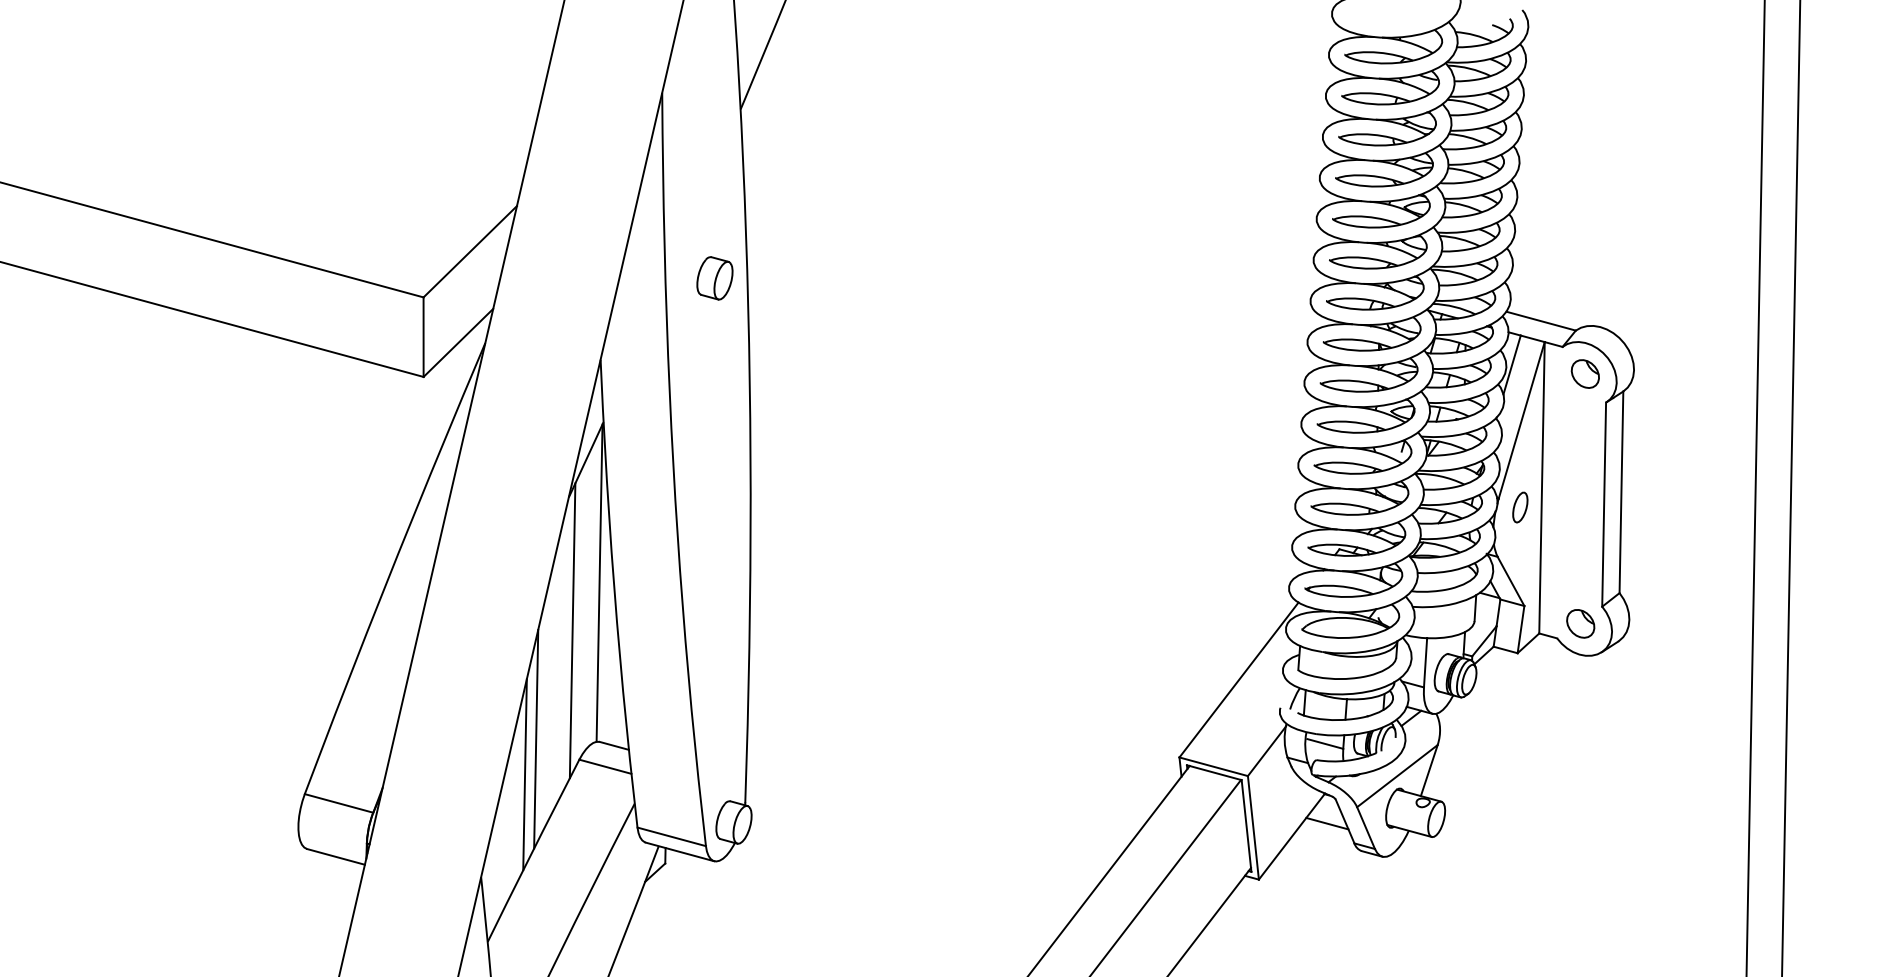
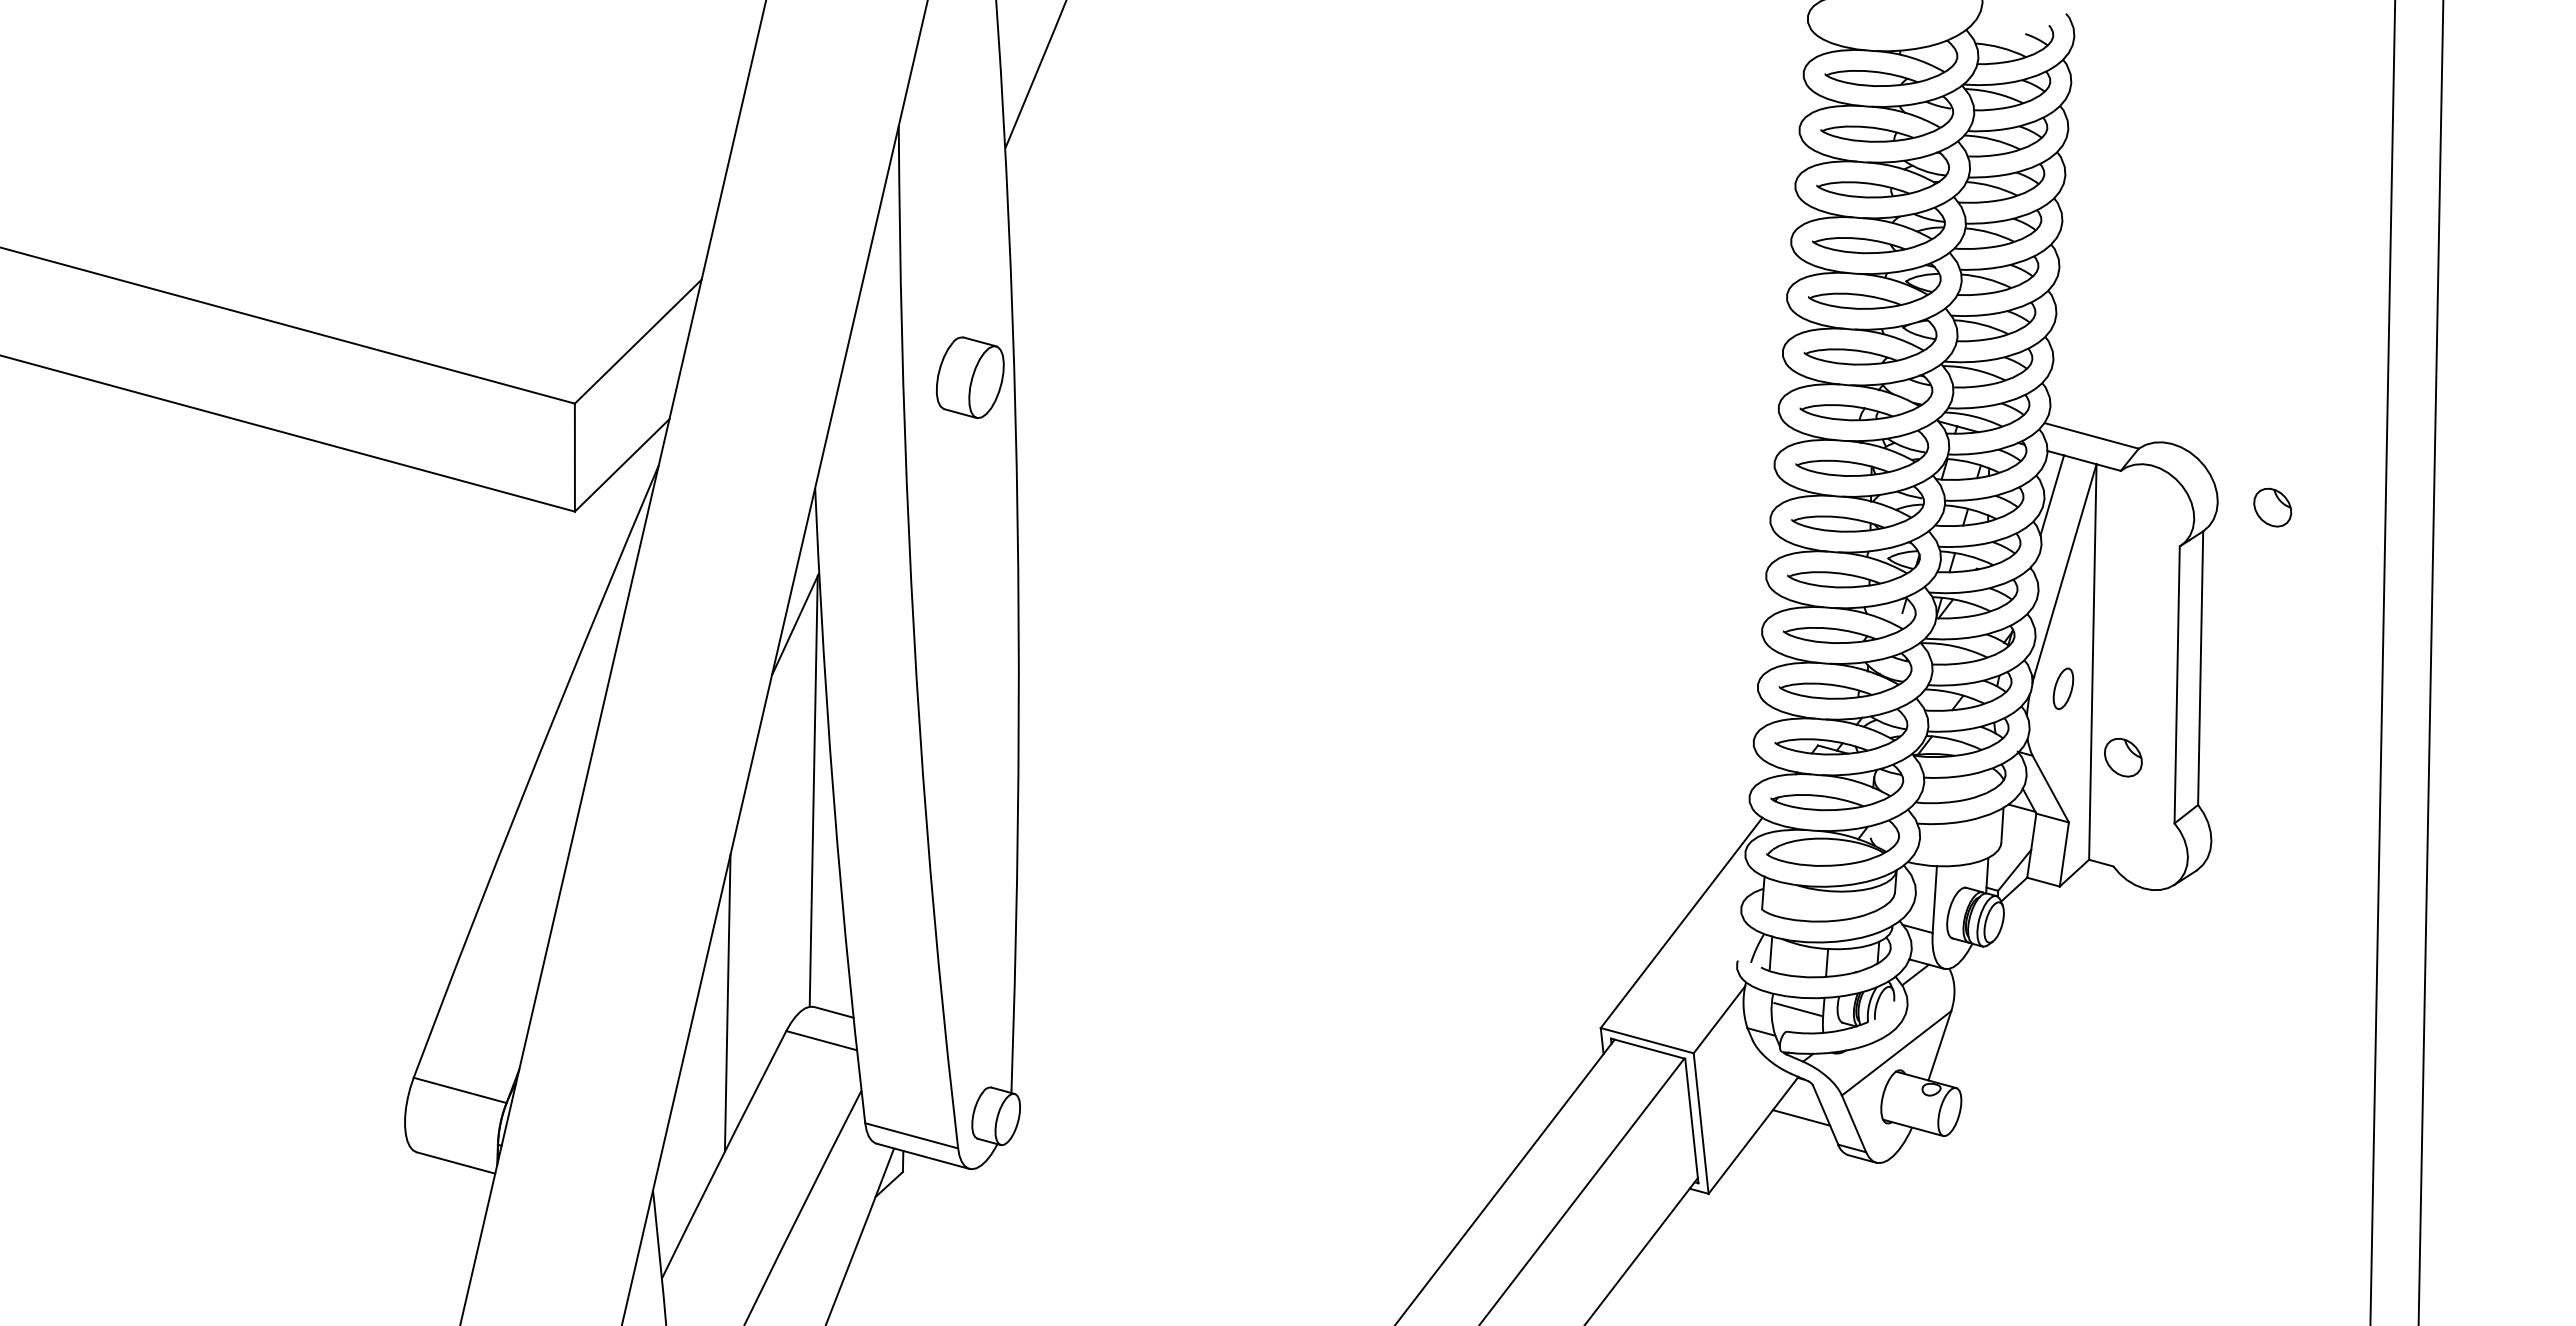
part: (715, 278) -> (970, 377), size x1.4
part: (1585, 373) -> (2272, 507), moved
part: (1580, 623) -> (2123, 757), moved
line: (572, 631) -> (776, 856), removed
line: (524, 774) -> (712, 1051), removed

